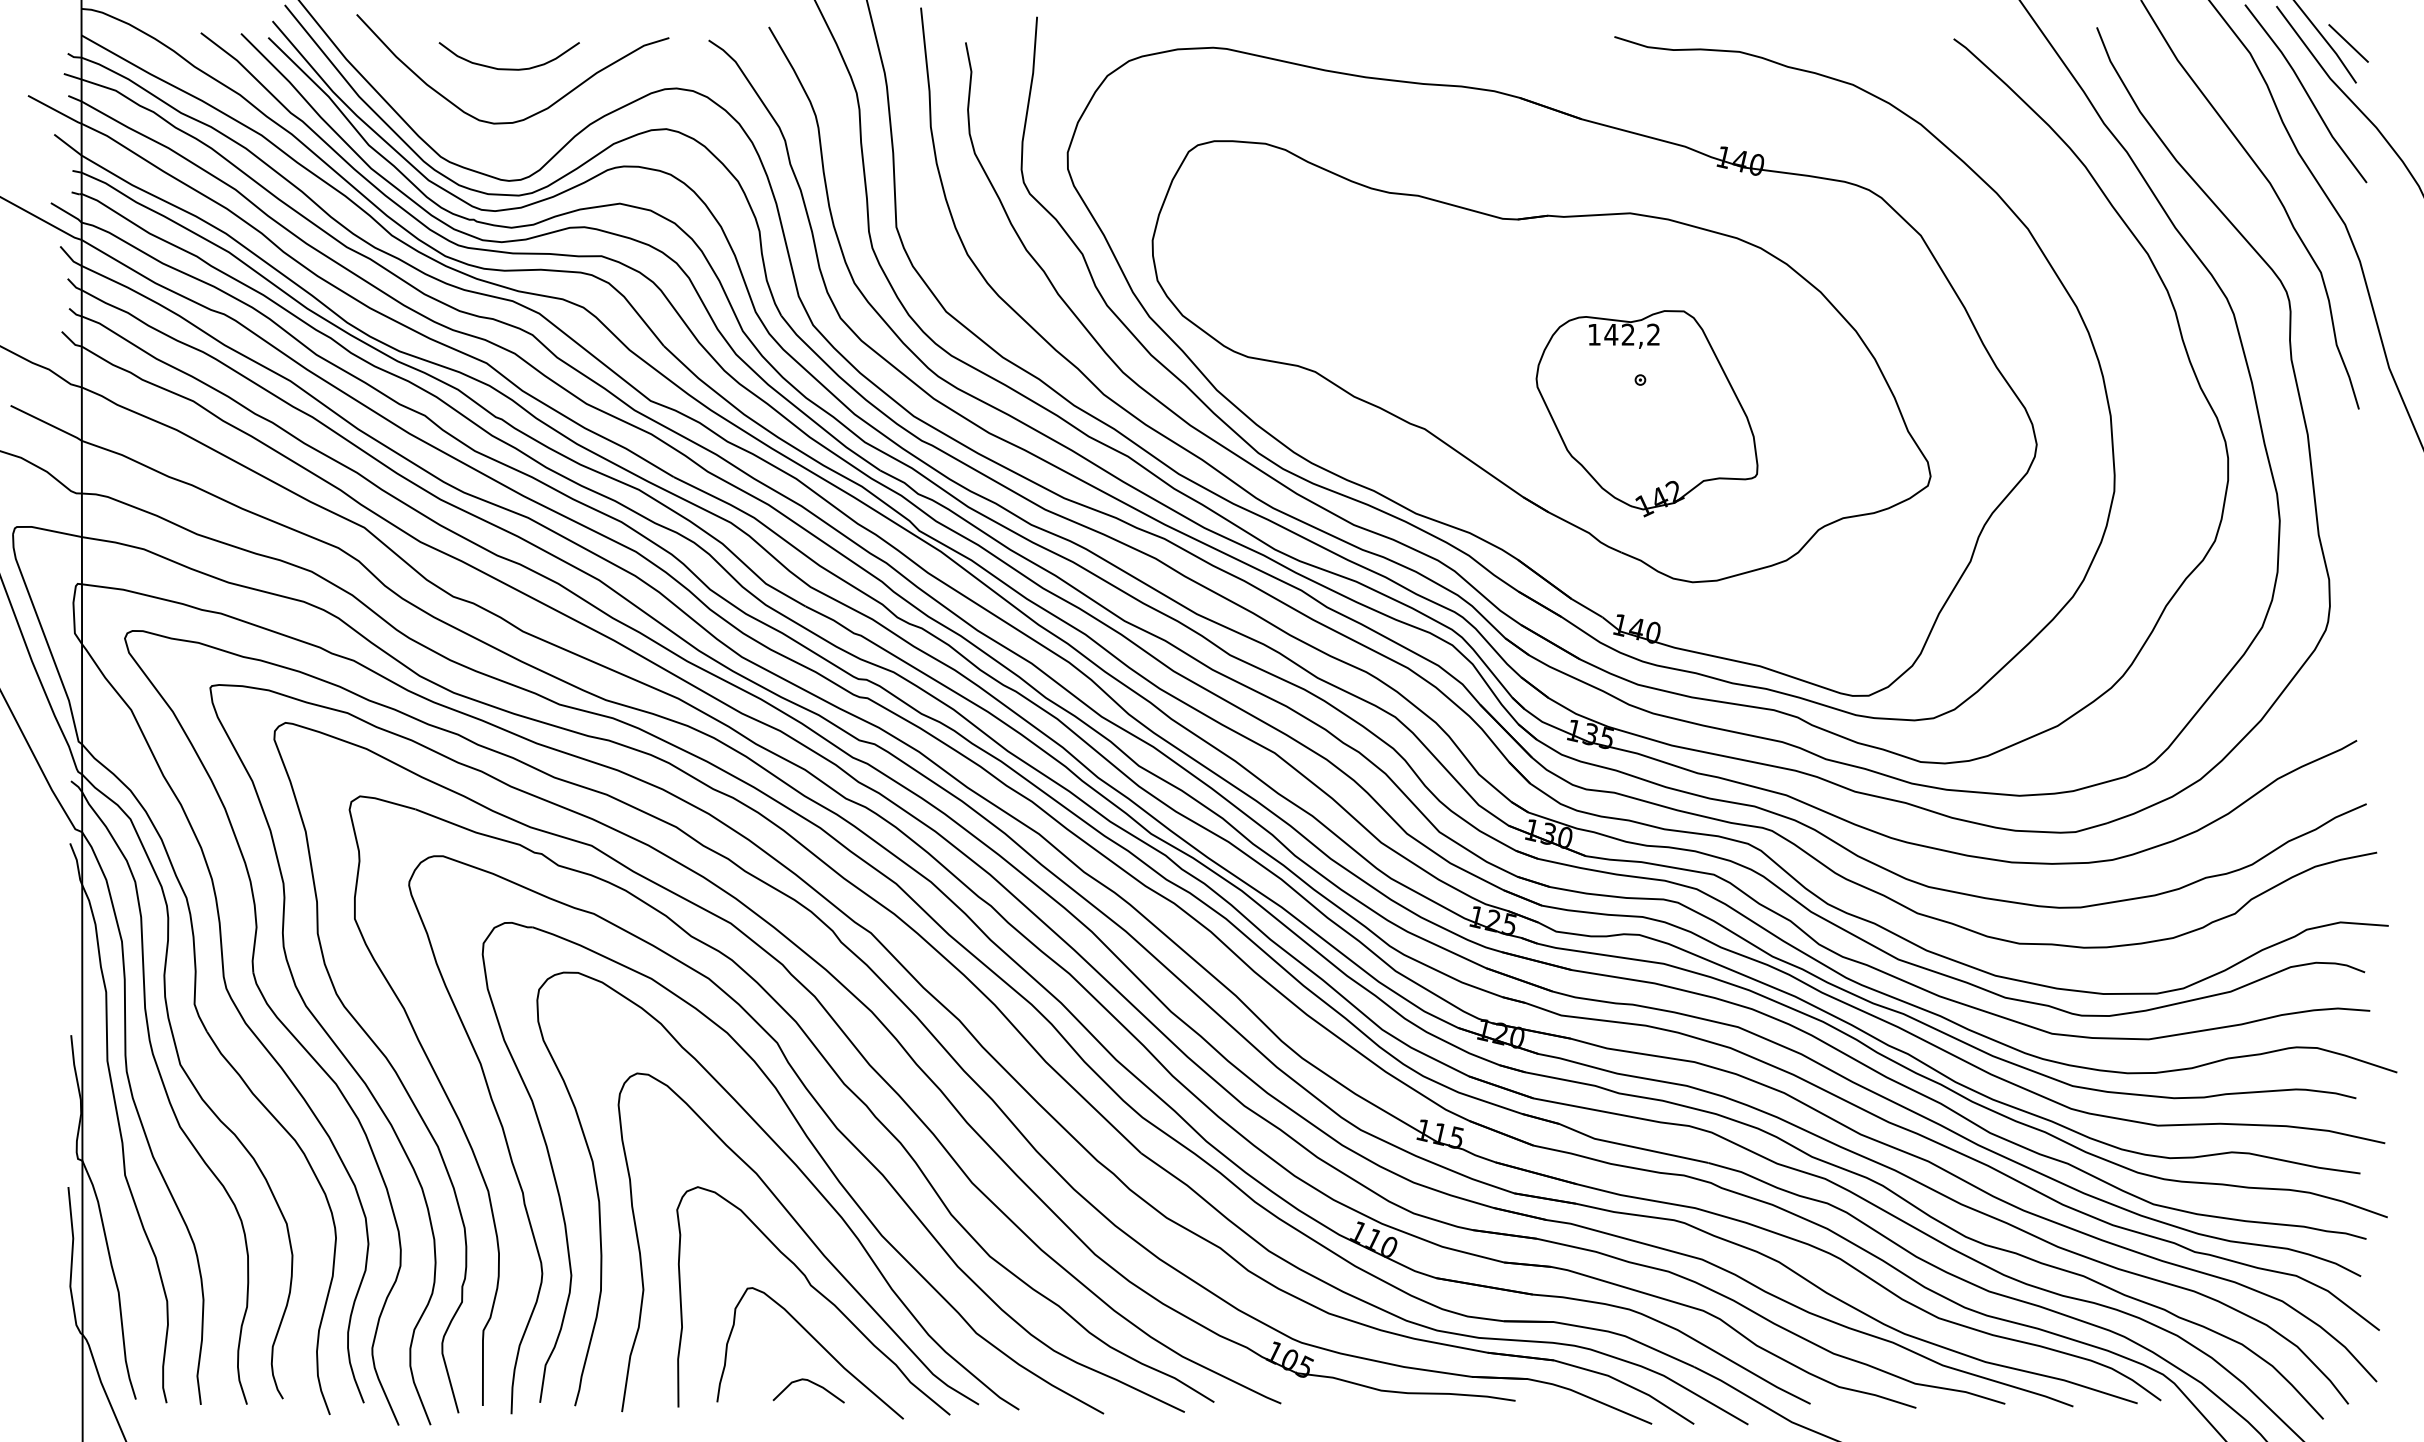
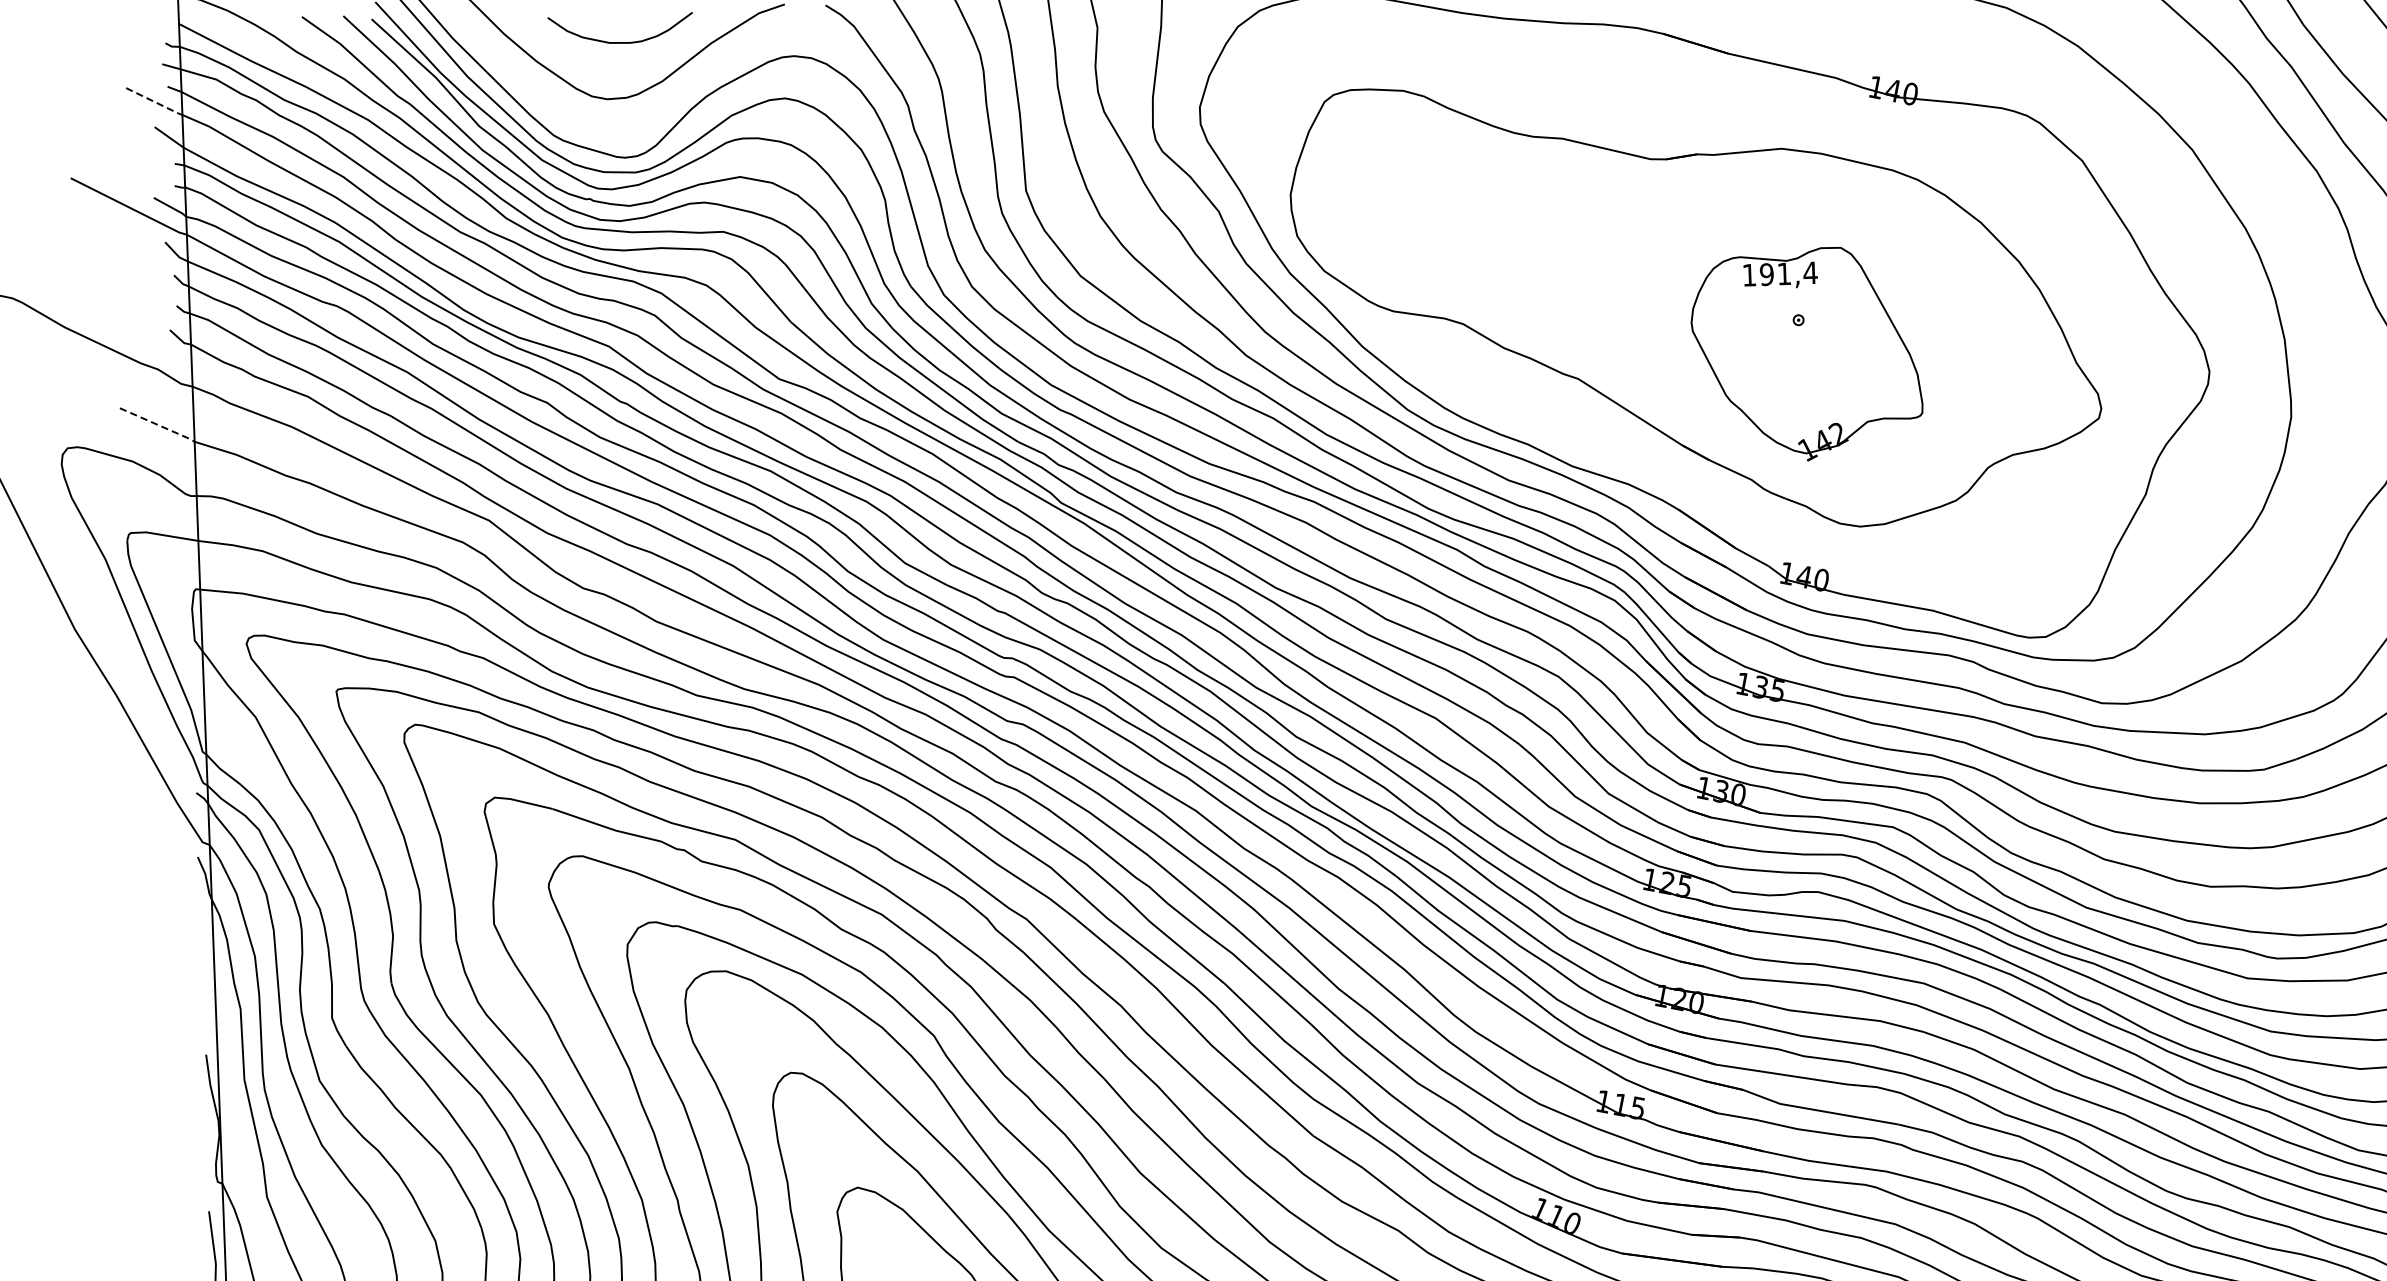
line: (55, 110) -> (155, 102), solid -> dashed
text: (1632, 334) -> (1788, 273), 142,2 -> 191,4
line: (47, 423) -> (158, 425), solid -> dashed

